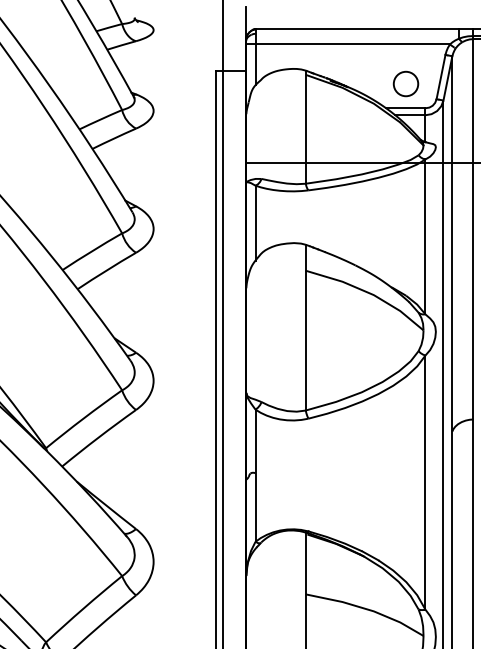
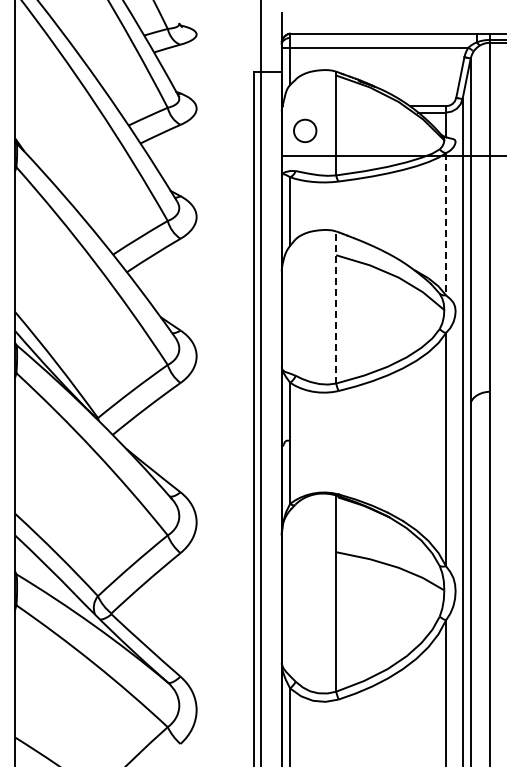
circle: (406, 83) -> (305, 130), moved
line: (425, 237) -> (446, 224), solid -> dashed
line: (306, 326) -> (336, 306), solid -> dashed

